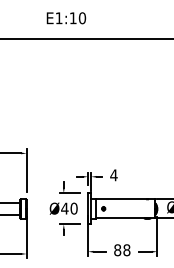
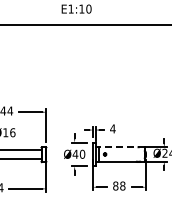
line: (125, 199) -> (121, 147), solid -> dashed

